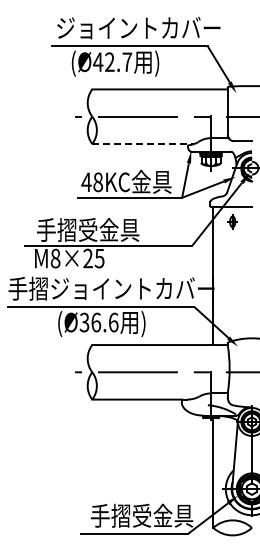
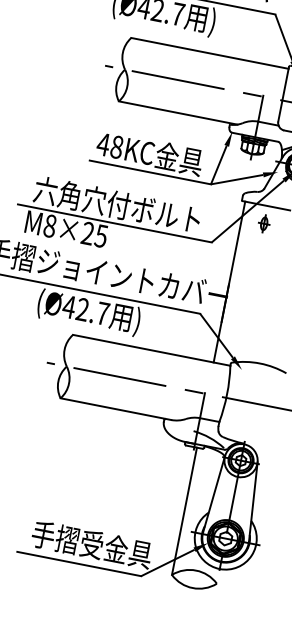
line: (143, 144) -> (178, 113), dashed -> solid
text: (107, 230) -> (116, 205), 手摺受金具 -> 六角穴付ボルト
text: (98, 322) -> (85, 310), (Ø36.6 -> (Ø42.7

